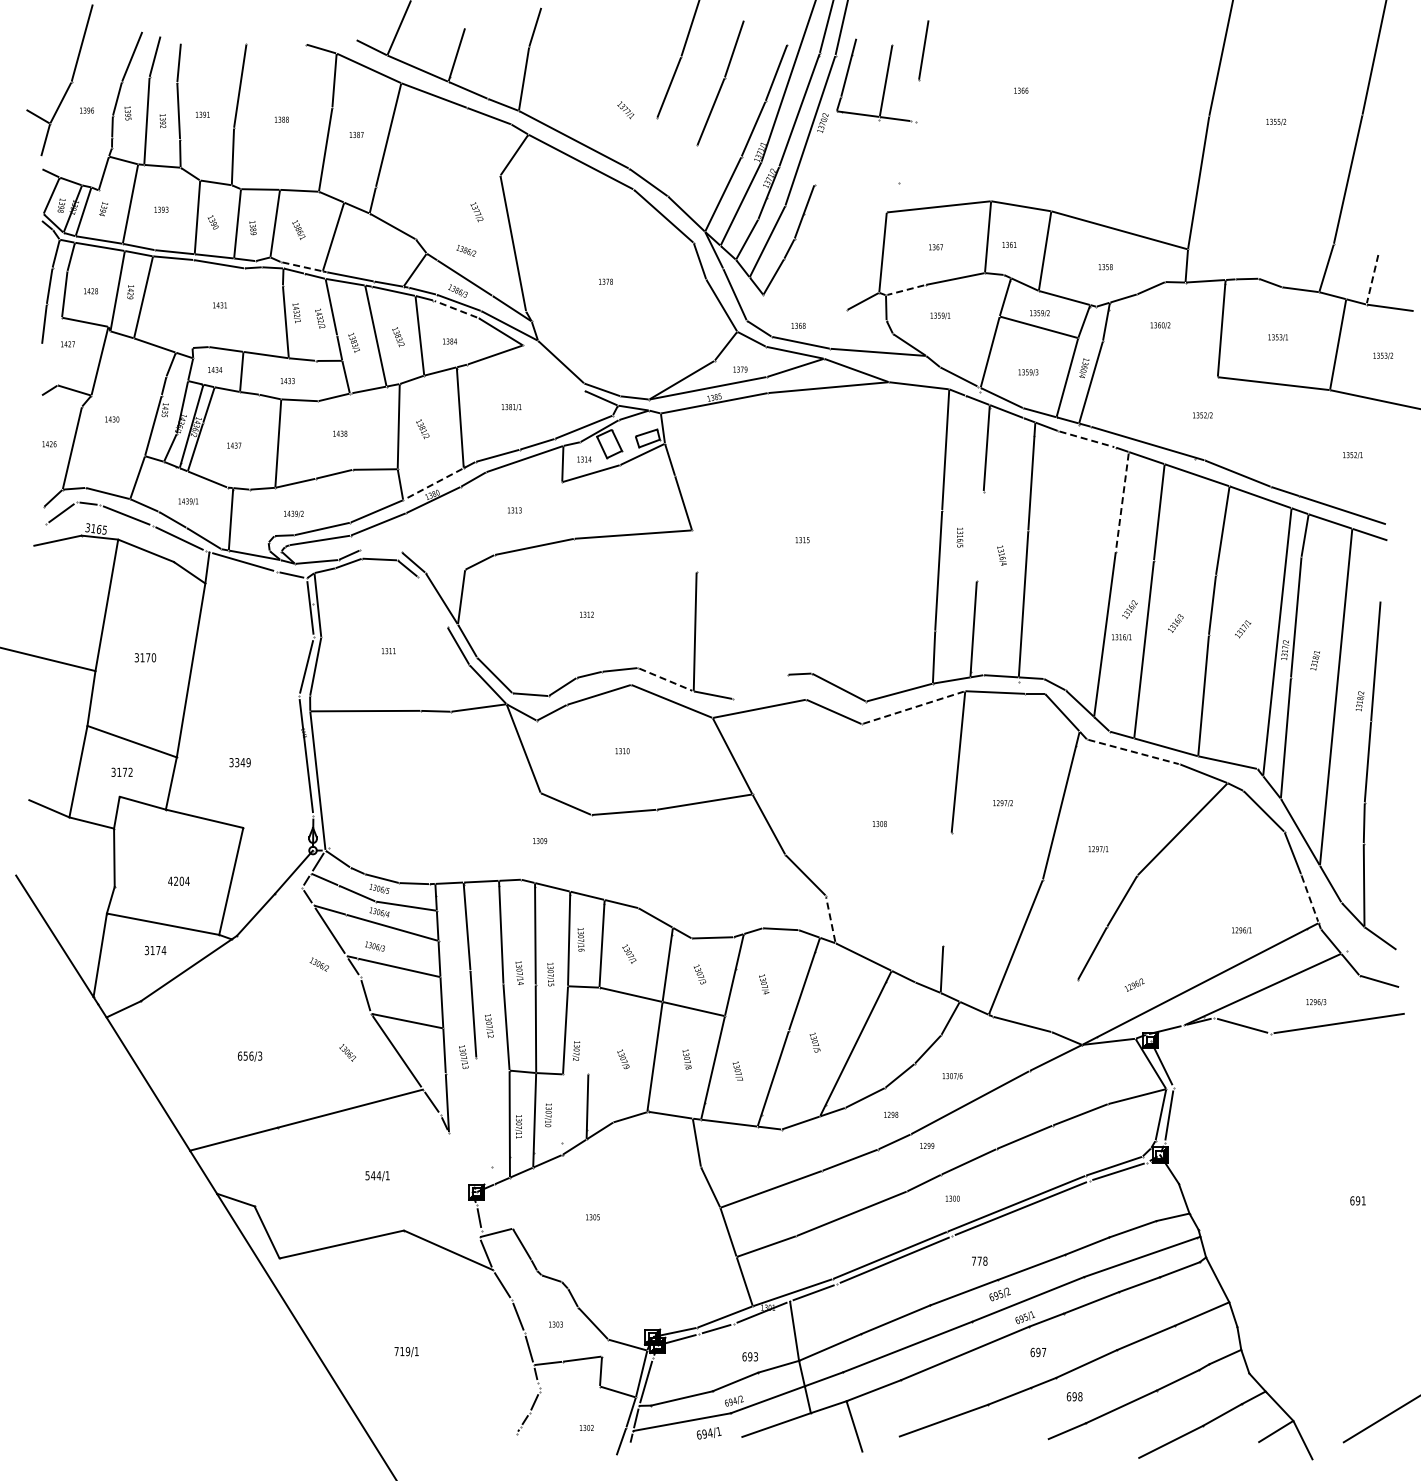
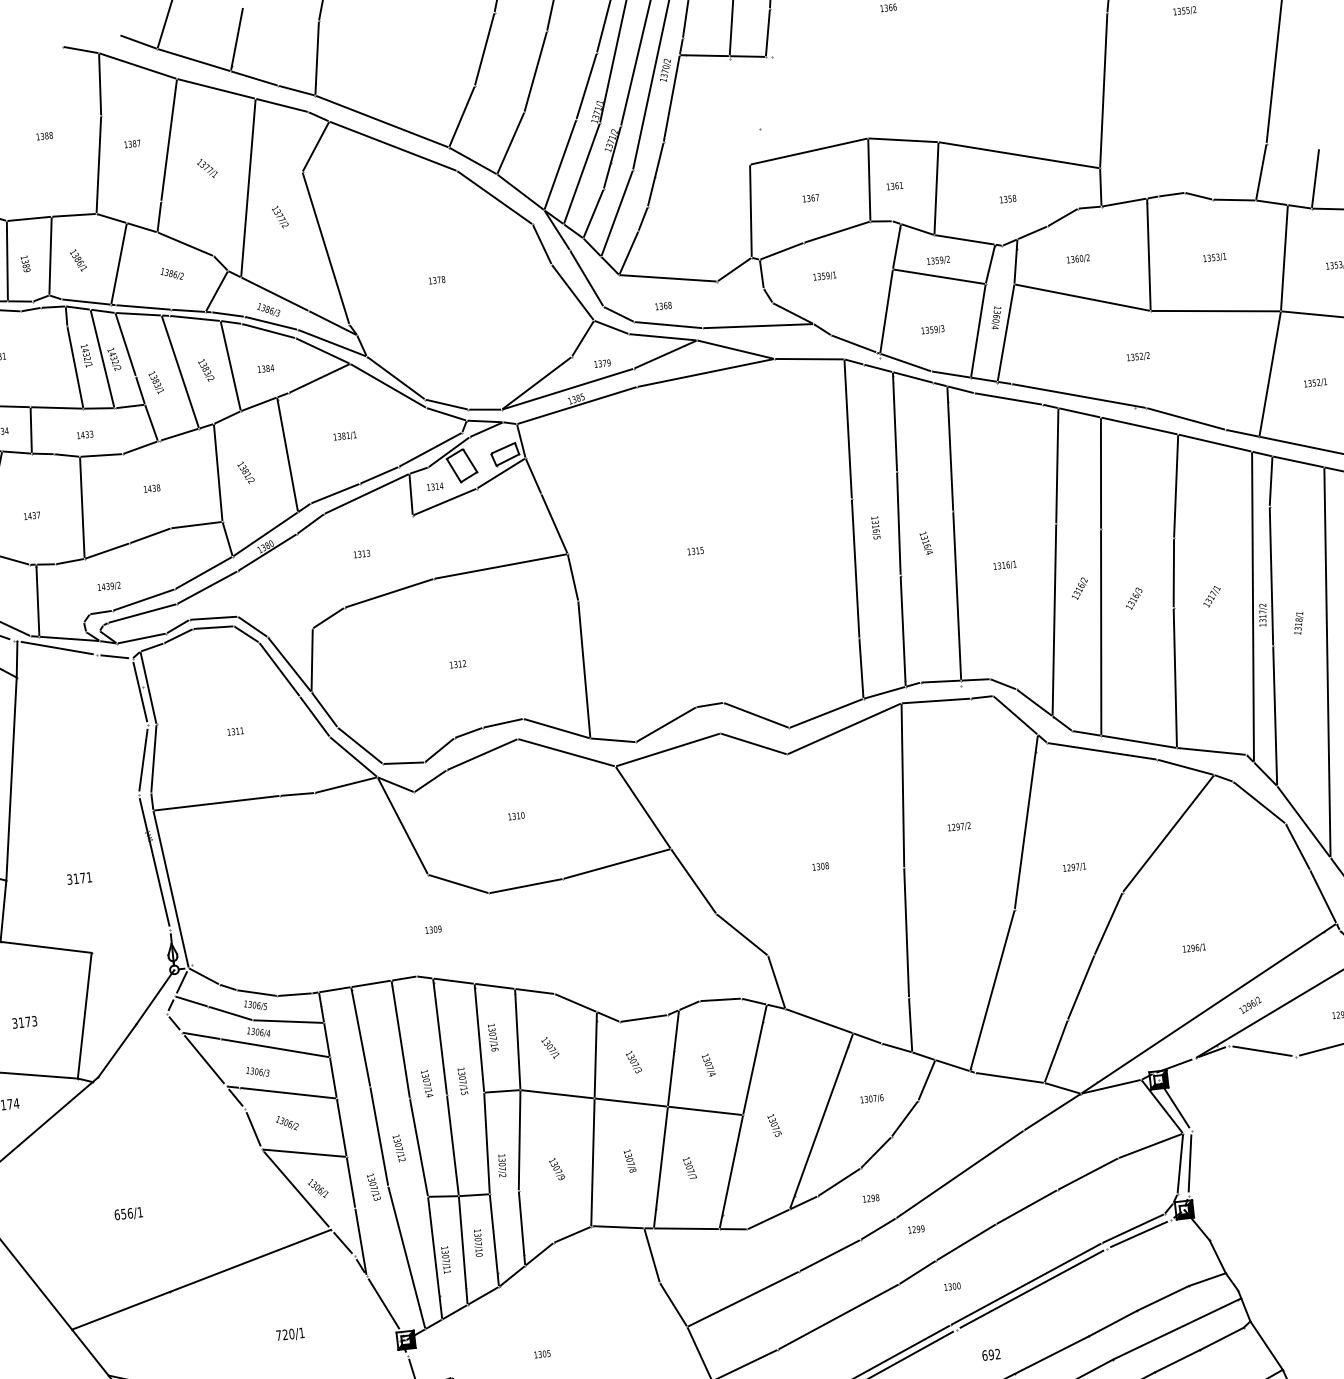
line: (914, 100) -> (767, 32), added
text: (625, 110) -> (207, 168), moved
line: (642, 143) -> (461, 117), added
line: (825, 147) -> (671, 98), added
line: (682, 170) -> (510, 142), added
line: (451, 183) -> (247, 187), added
text: (466, 250) -> (172, 273), moved
line: (301, 266) -> (86, 301), dashed -> solid
line: (1372, 279) -> (1315, 179), dashed -> solid
line: (905, 290) -> (781, 251), dashed -> solid
line: (804, 302) -> (667, 278), added
line: (456, 309) -> (269, 331), dashed -> solid
line: (309, 317) -> (101, 359), added
line: (1160, 358) -> (1082, 296), added
line: (553, 367) -> (387, 385), added
line: (1087, 439) -> (1009, 399), dashed -> solid
line: (1314, 442) -> (1269, 373), added
line: (433, 484) -> (265, 534), dashed -> solid
line: (1122, 501) -> (1057, 465), dashed -> solid
line: (979, 536) -> (898, 524), added
line: (694, 550) -> (573, 576), added
line: (380, 551) -> (213, 618), added
line: (432, 602) -> (279, 670), added
text: (1121, 637) -> (1004, 565), moved
line: (665, 679) -> (556, 728), dashed -> solid
line: (760, 686) -> (666, 724), added
line: (913, 707) -> (844, 728), dashed -> solid
line: (1133, 751) -> (1102, 750), dashed -> solid
text: (242, 762) -> (82, 877), 3349 -> 3171
text: (178, 880) -> (24, 1021), 4204 -> 3173
line: (947, 889) -> (906, 932), added
line: (1310, 899) -> (1324, 897), dashed -> solid
line: (830, 919) -> (776, 982), dashed -> solid
text: (1241, 930) -> (1193, 948), moved
text: (318, 964) -> (286, 1123), moved
text: (1134, 984) -> (1250, 1004), moved
line: (1064, 1005) -> (1055, 1050), added
line: (756, 1023) -> (705, 1111), added
line: (593, 1030) -> (519, 1140), added
text: (347, 1052) -> (317, 1188), moved
text: (260, 1055) -> (140, 1211), 656/3 -> 656/1
text: (952, 1076) -> (871, 1099), moved
line: (562, 1114) -> (494, 1240), added
line: (485, 1120) -> (406, 1257), added
line: (460, 1158) -> (383, 1303), added
text: (373, 1175) -> (285, 1334), 544/1 -> 720/1
text: (979, 1260) -> (991, 1354), 778 -> 692

